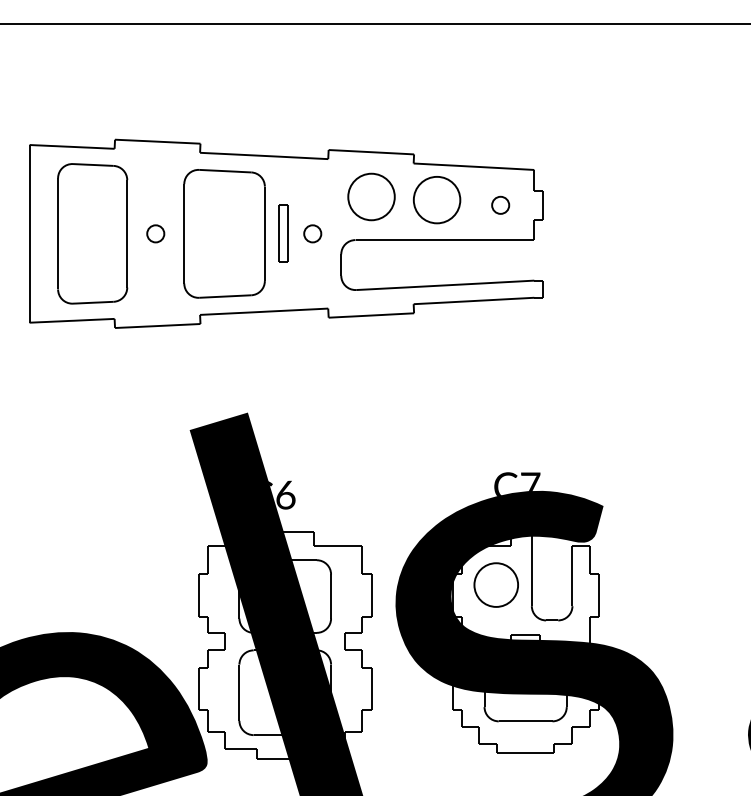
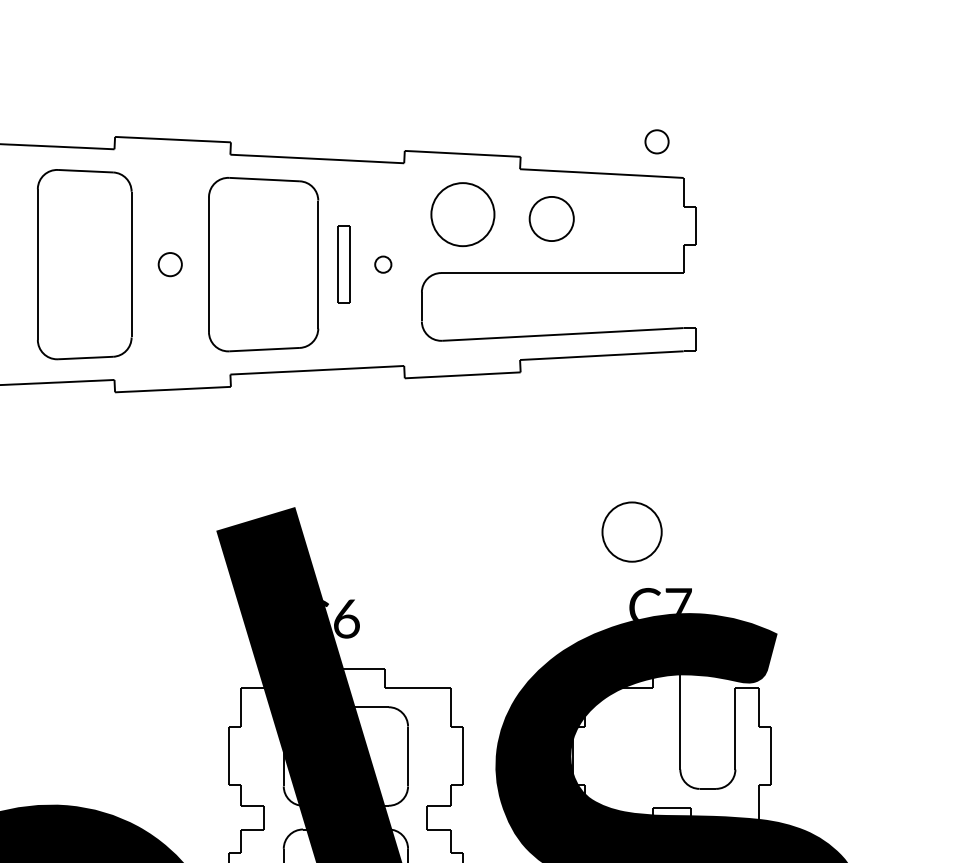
part: (436, 200) -> (551, 219), size x0.7
part: (500, 204) -> (656, 140), moved
part: (312, 233) -> (382, 264), size x0.7
part: (495, 584) -> (631, 531), moved

